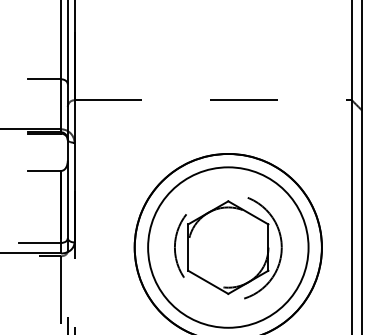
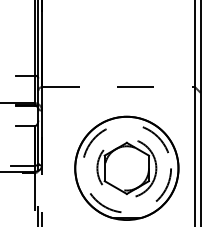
circle: (227, 247) -> (126, 168), solid -> dashed

